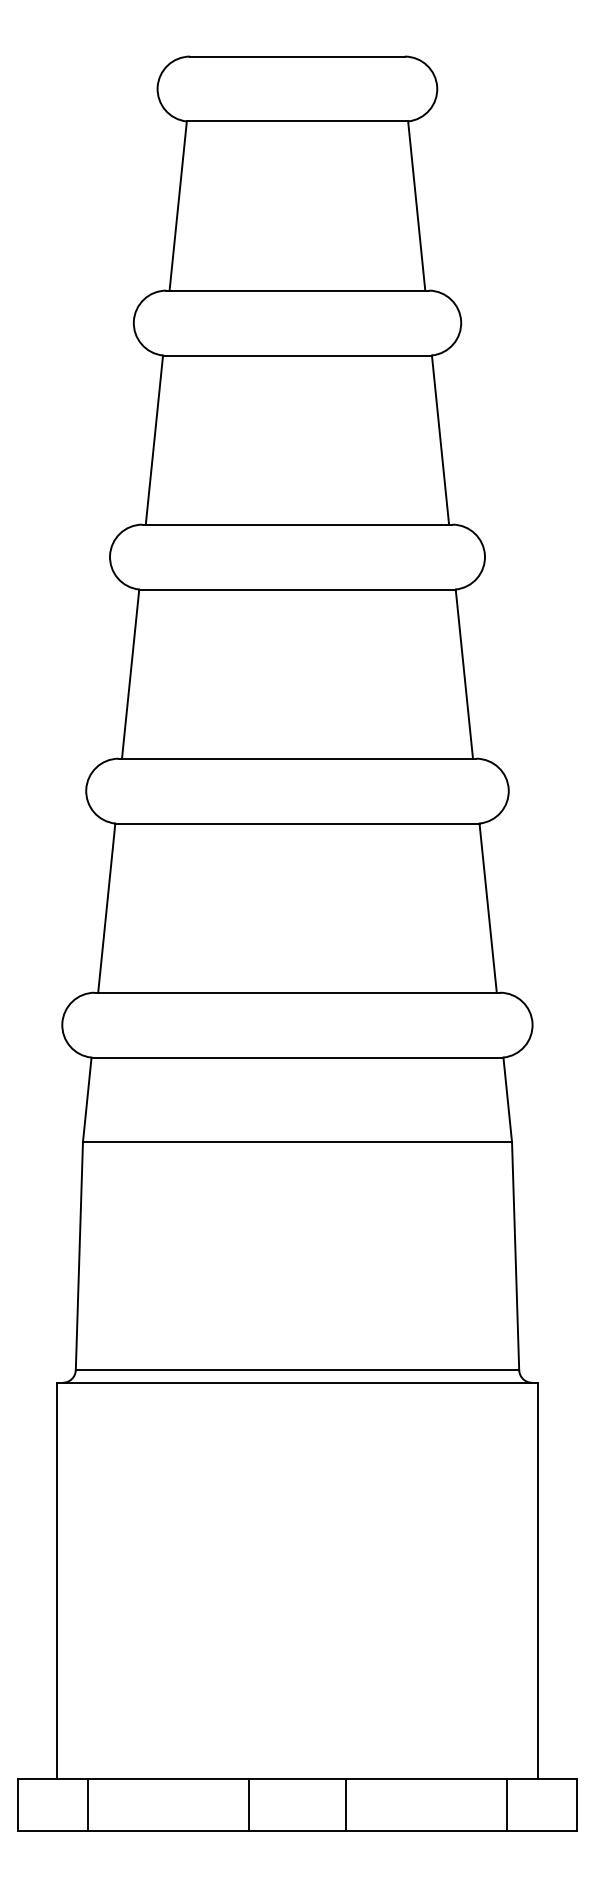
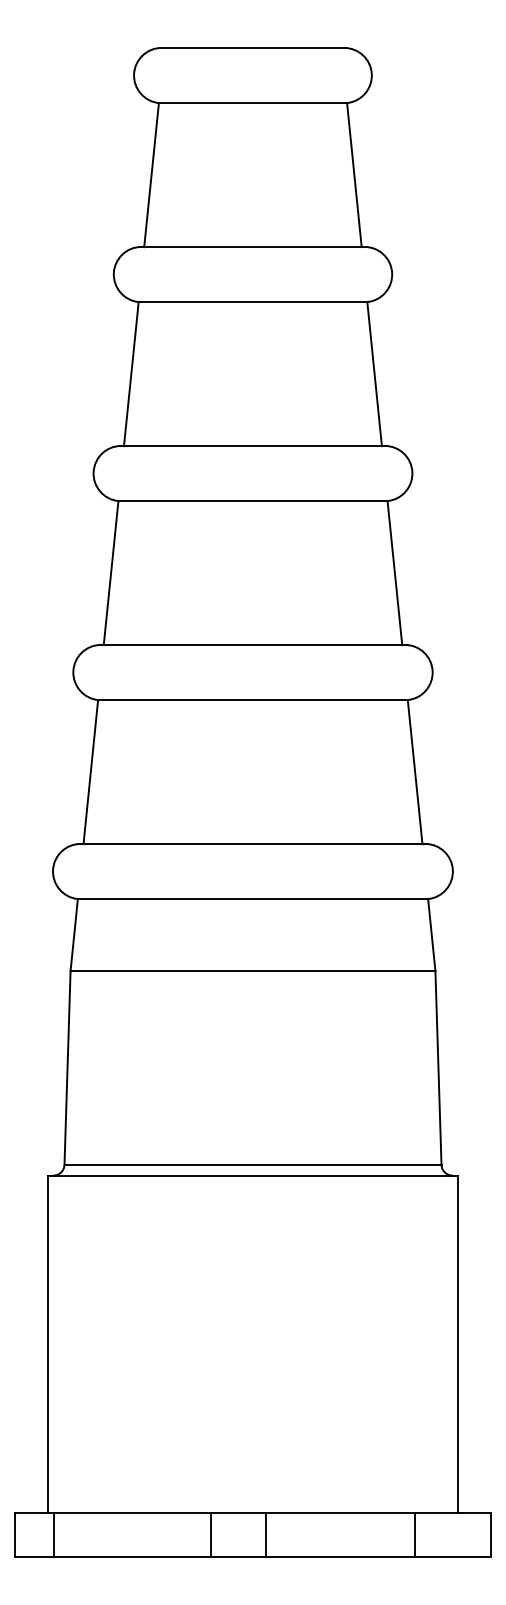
line: (87, 1805) -> (54, 1535), moved
line: (346, 1805) -> (266, 1535), moved
line: (507, 1805) -> (414, 1535), moved

